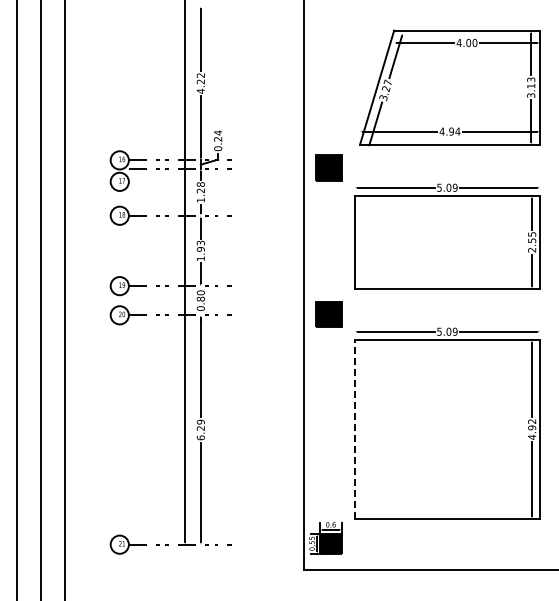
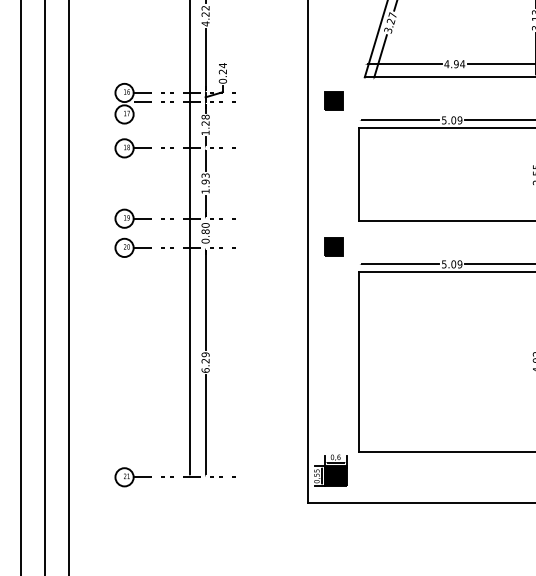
part: (328, 167) -> (333, 100), size x0.71
part: (328, 313) -> (333, 246), size x0.71
line: (354, 429) -> (359, 362), dashed -> solid

